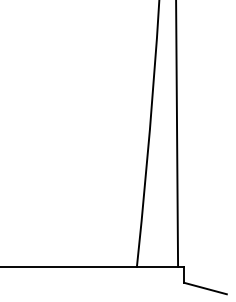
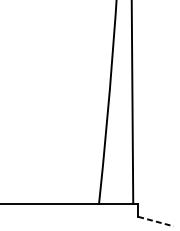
line: (205, 288) -> (156, 221), solid -> dashed

